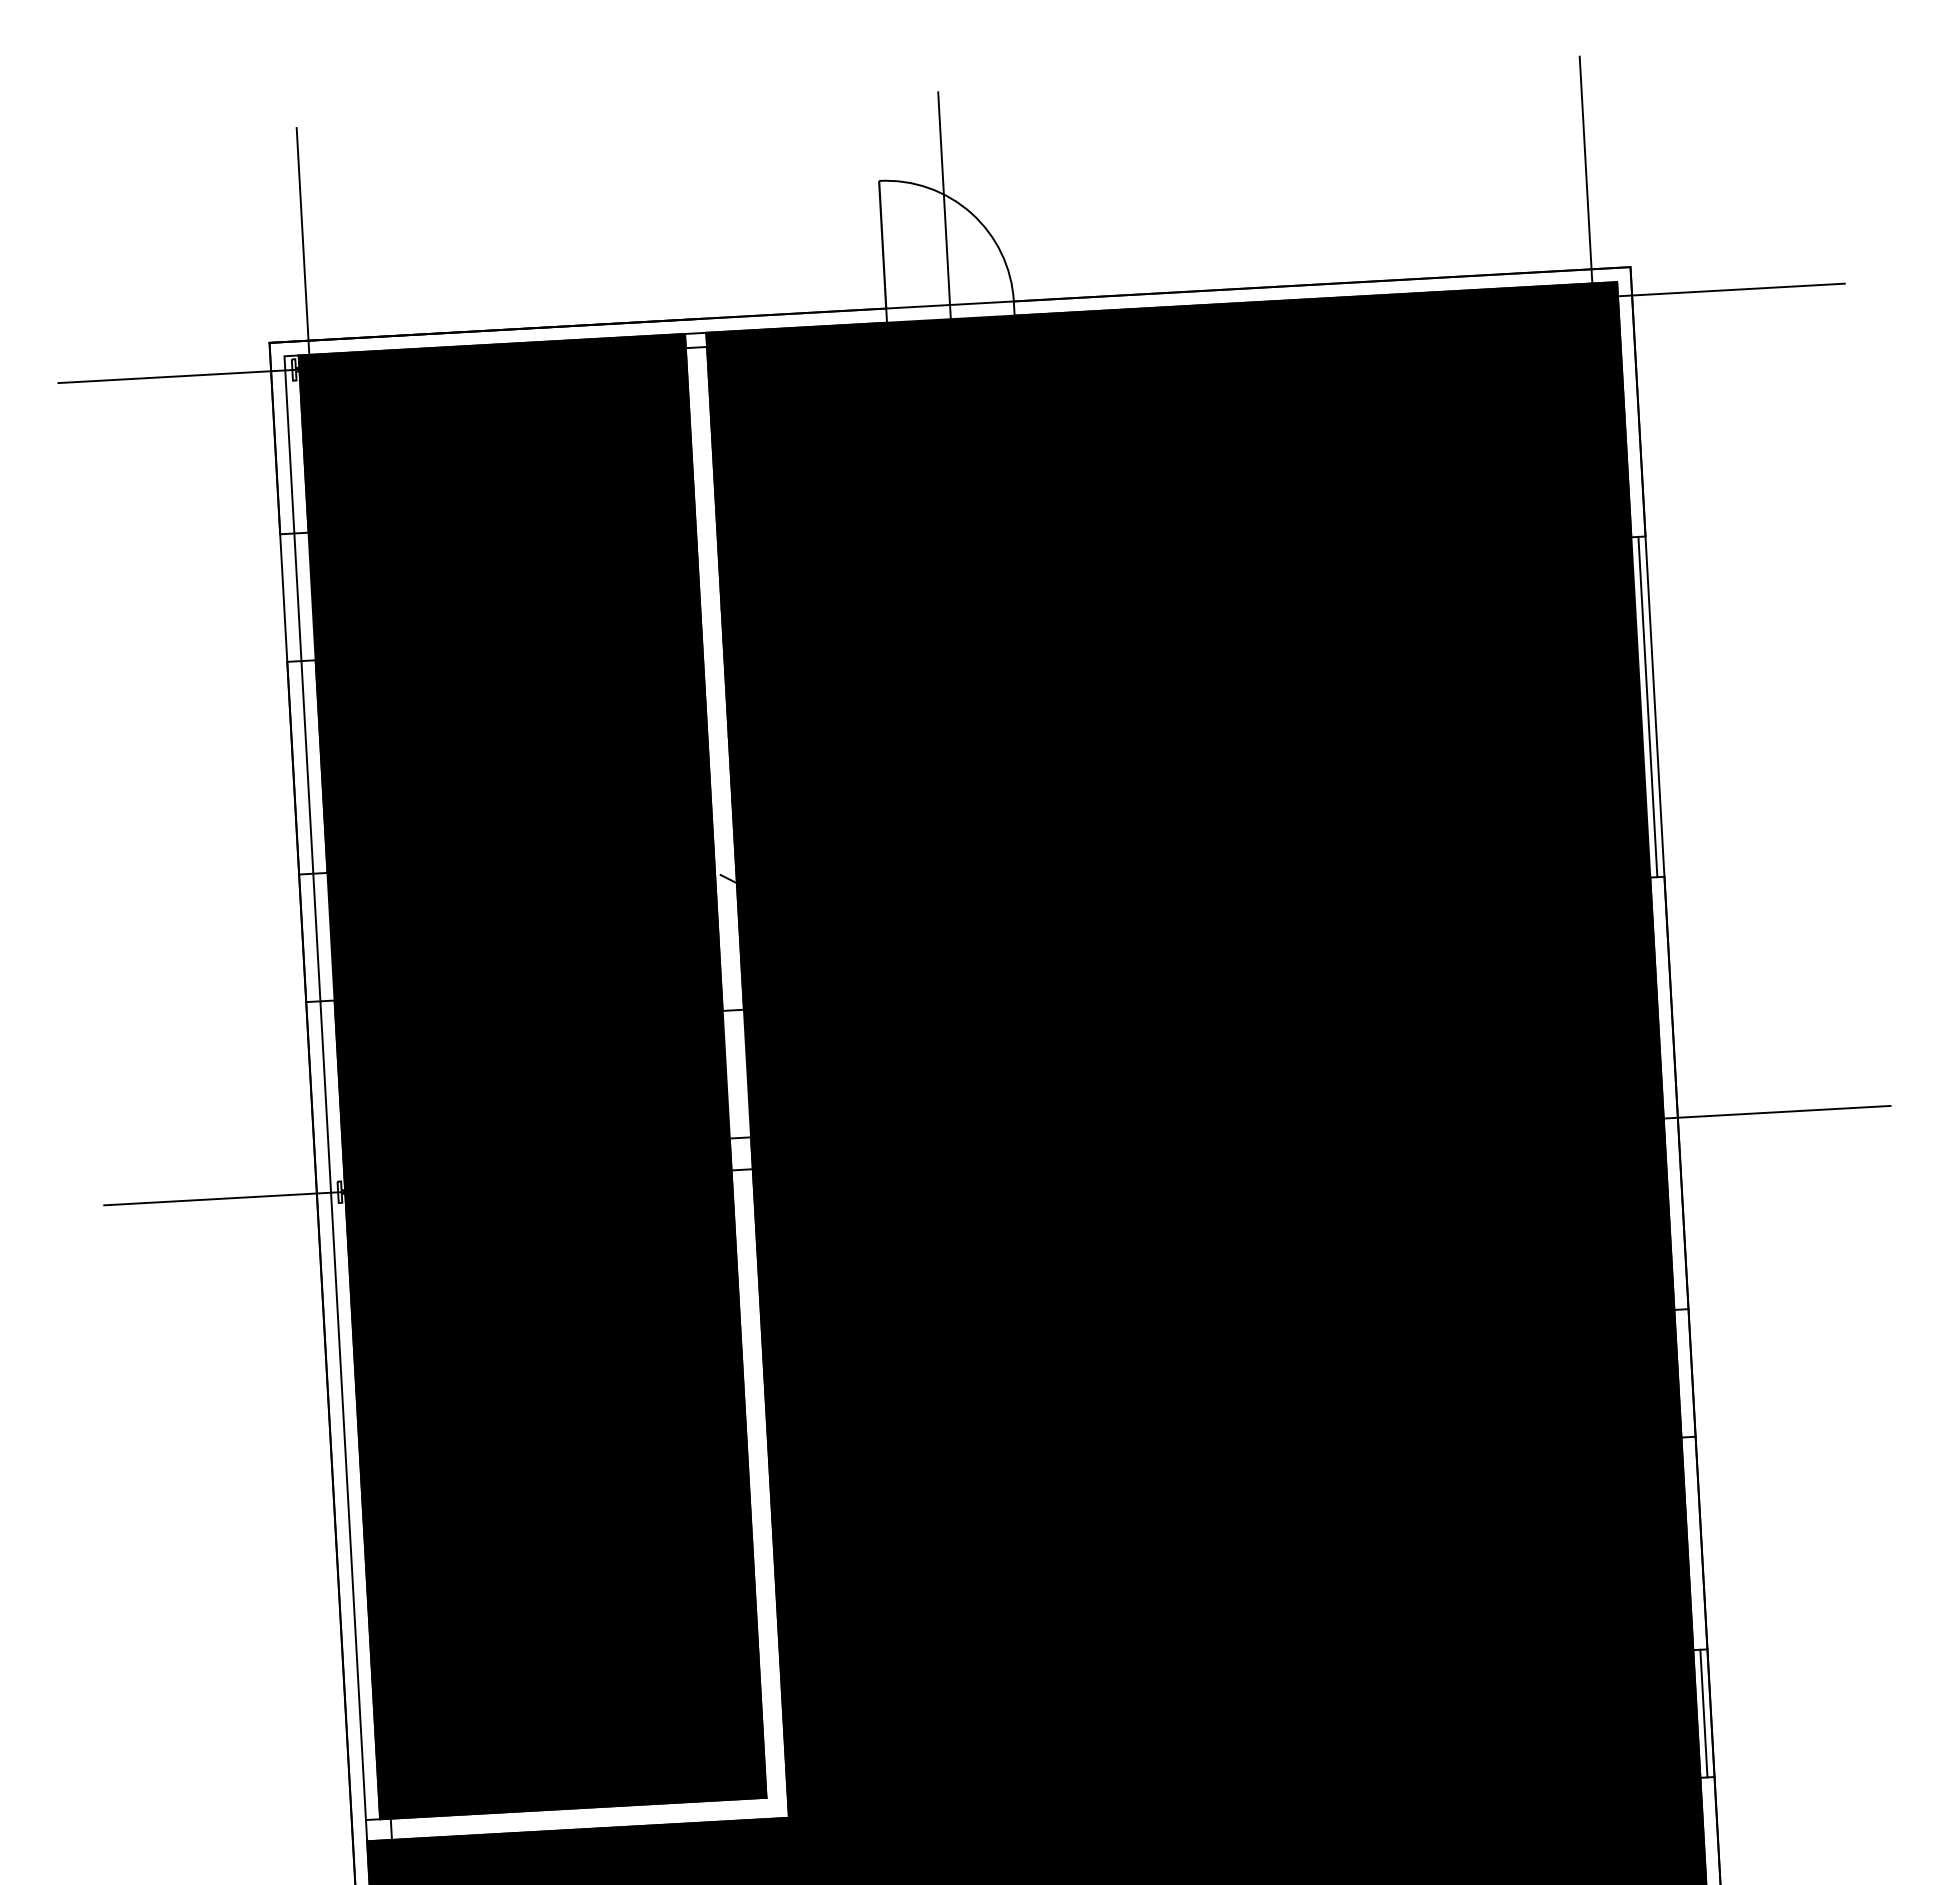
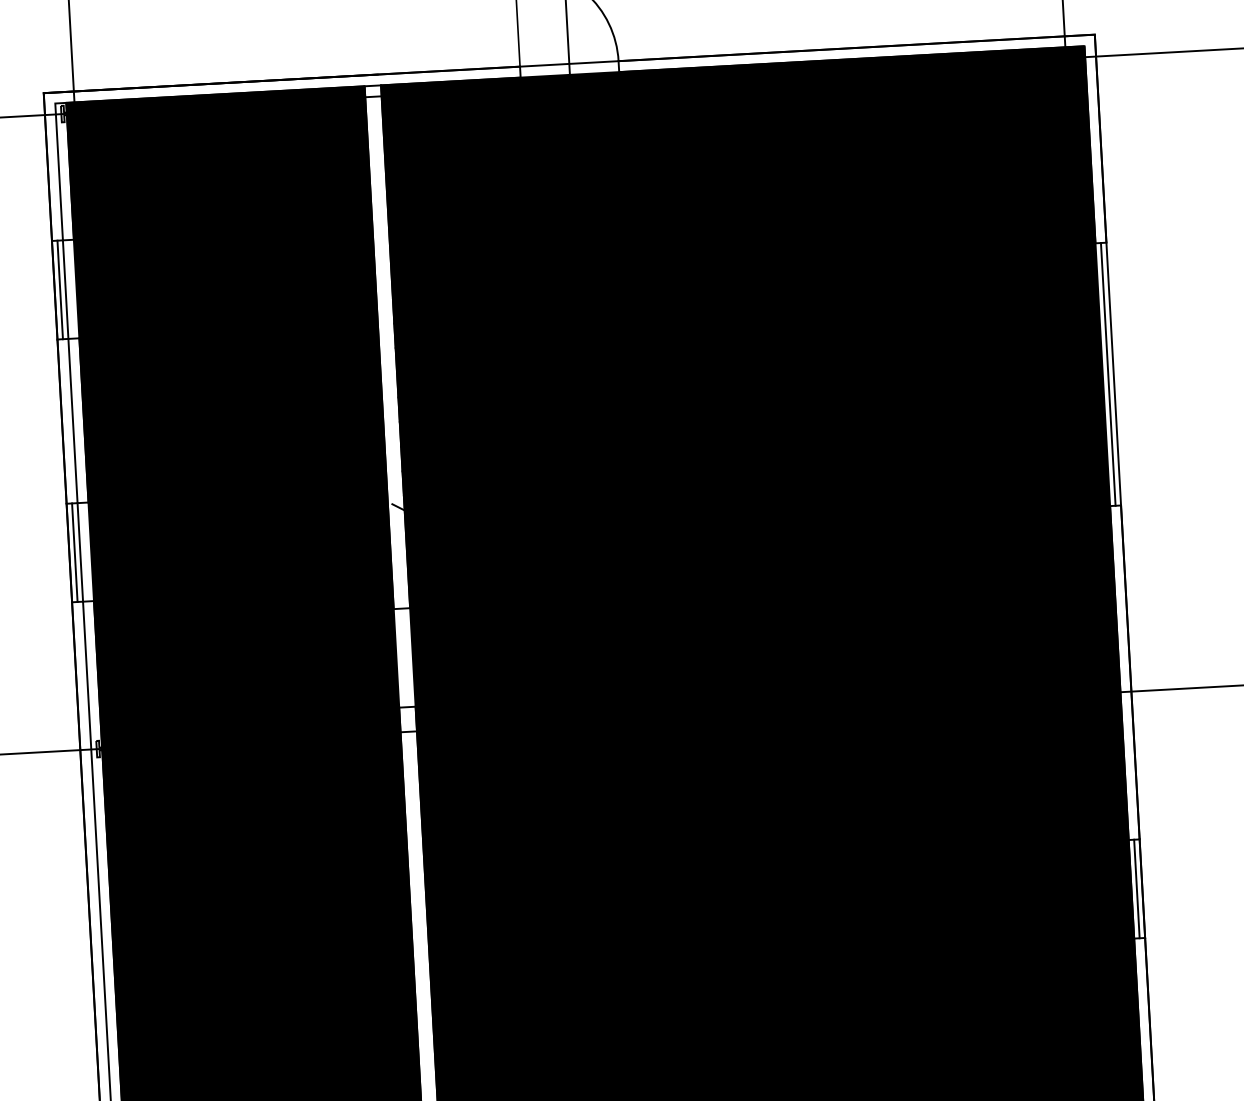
line: (283, 597) -> (54, 289), added
line: (290, 597) -> (59, 289), added
line: (309, 937) -> (74, 552), added
line: (1684, 1373) -> (1136, 889), added

